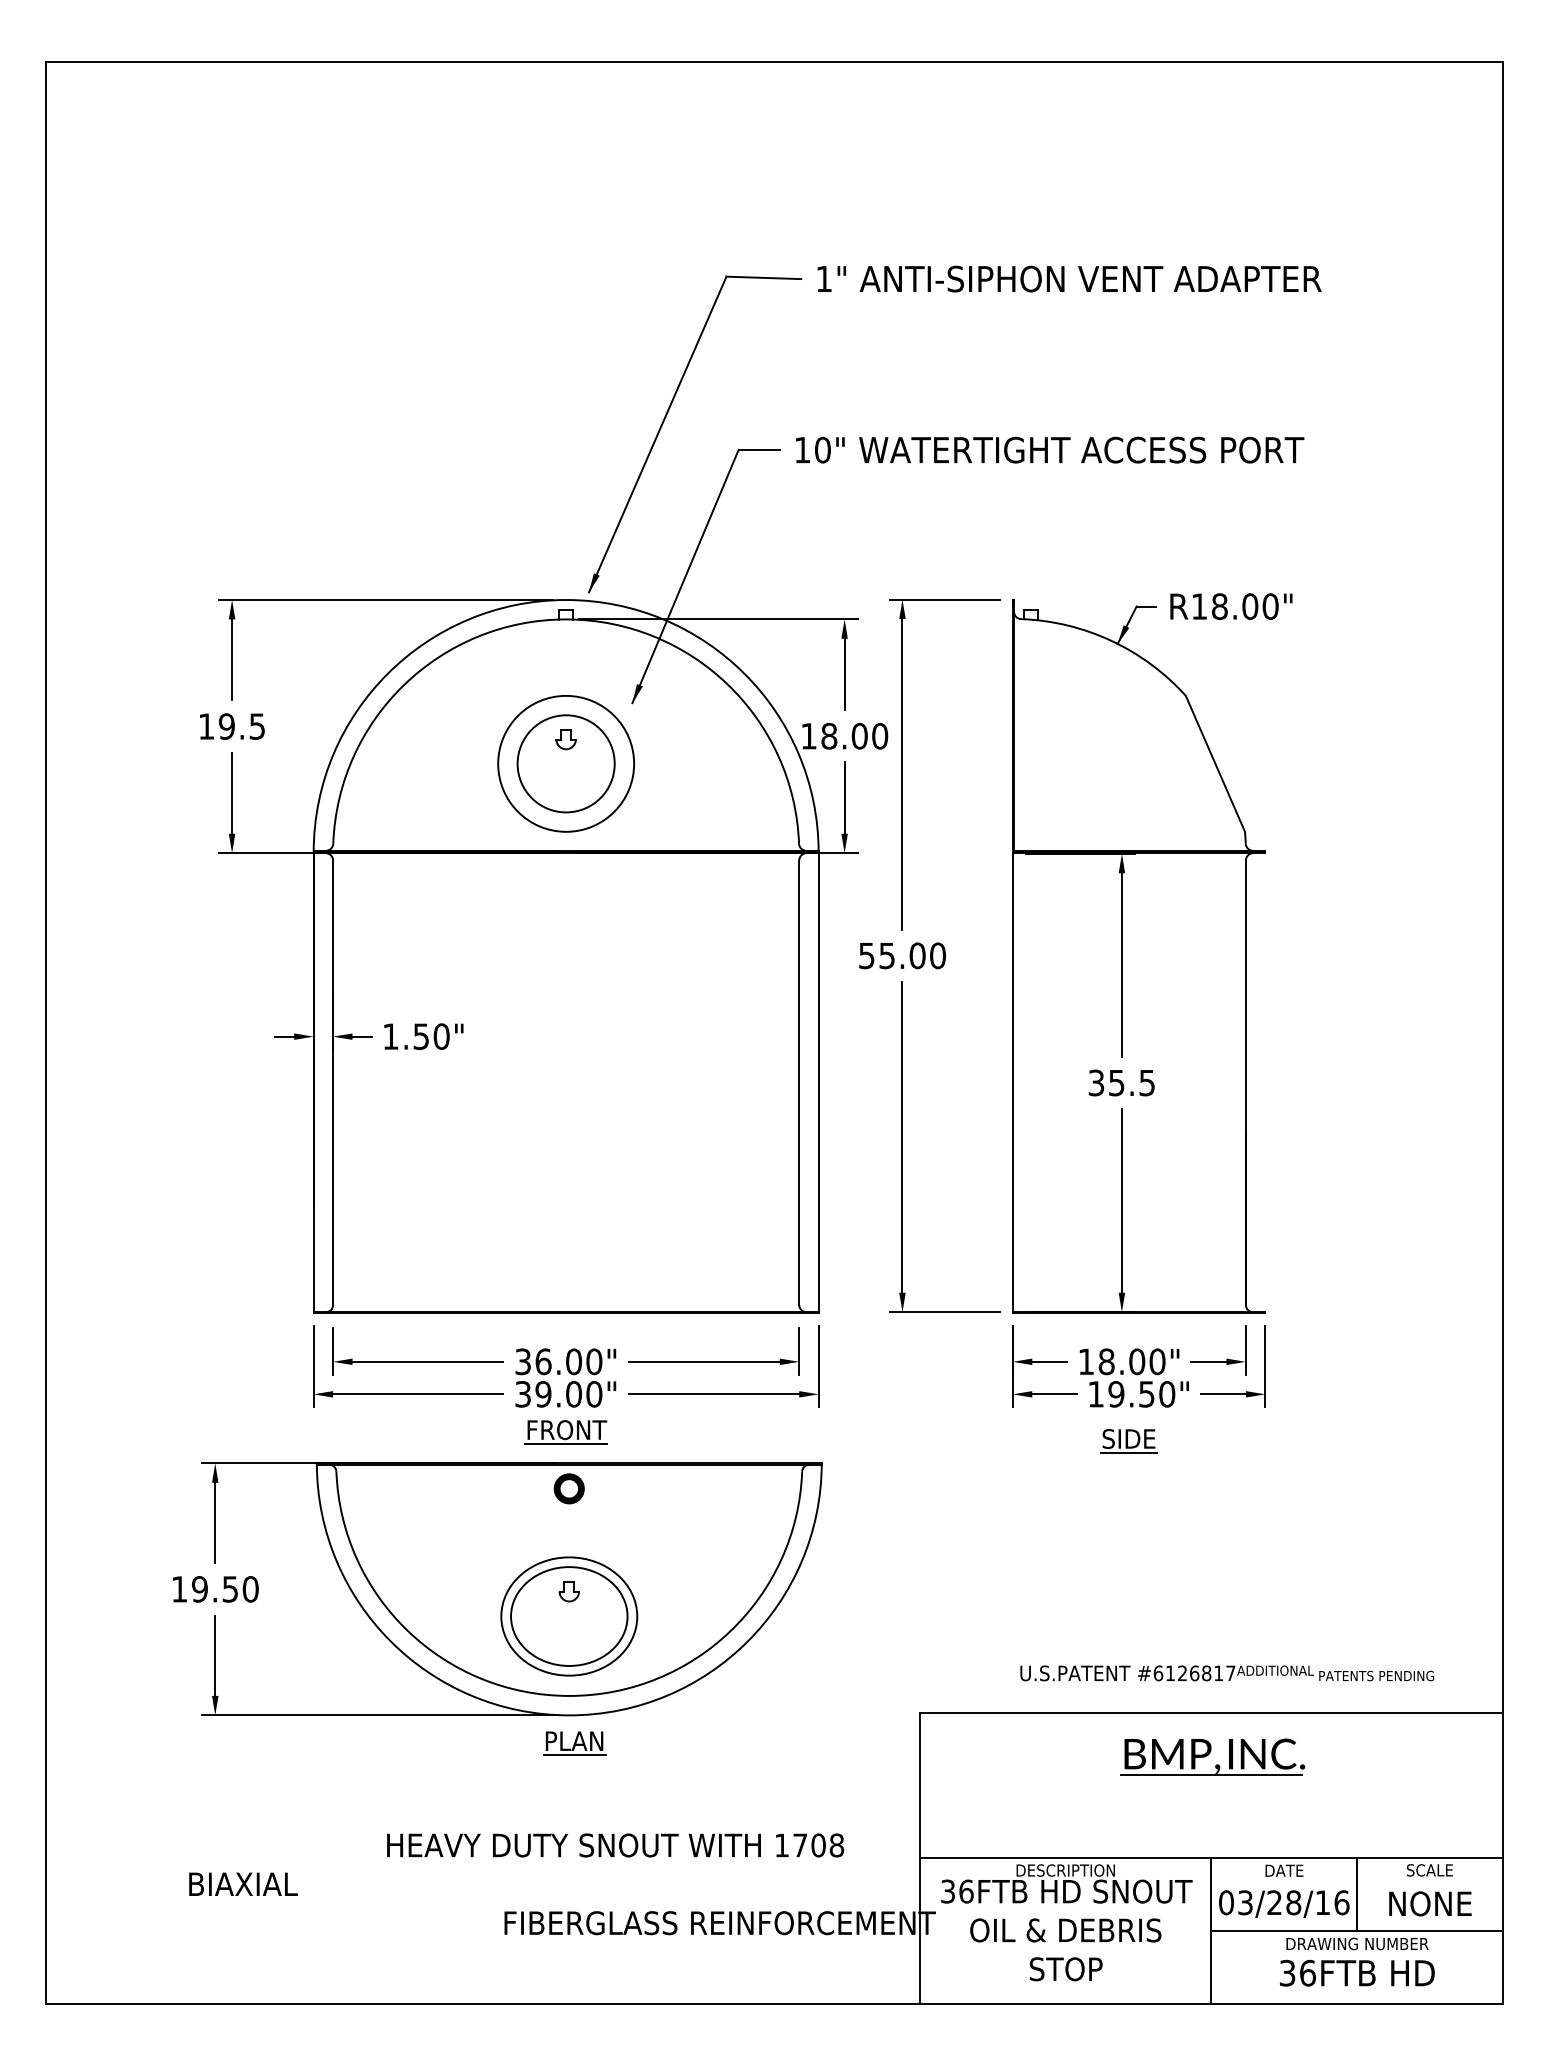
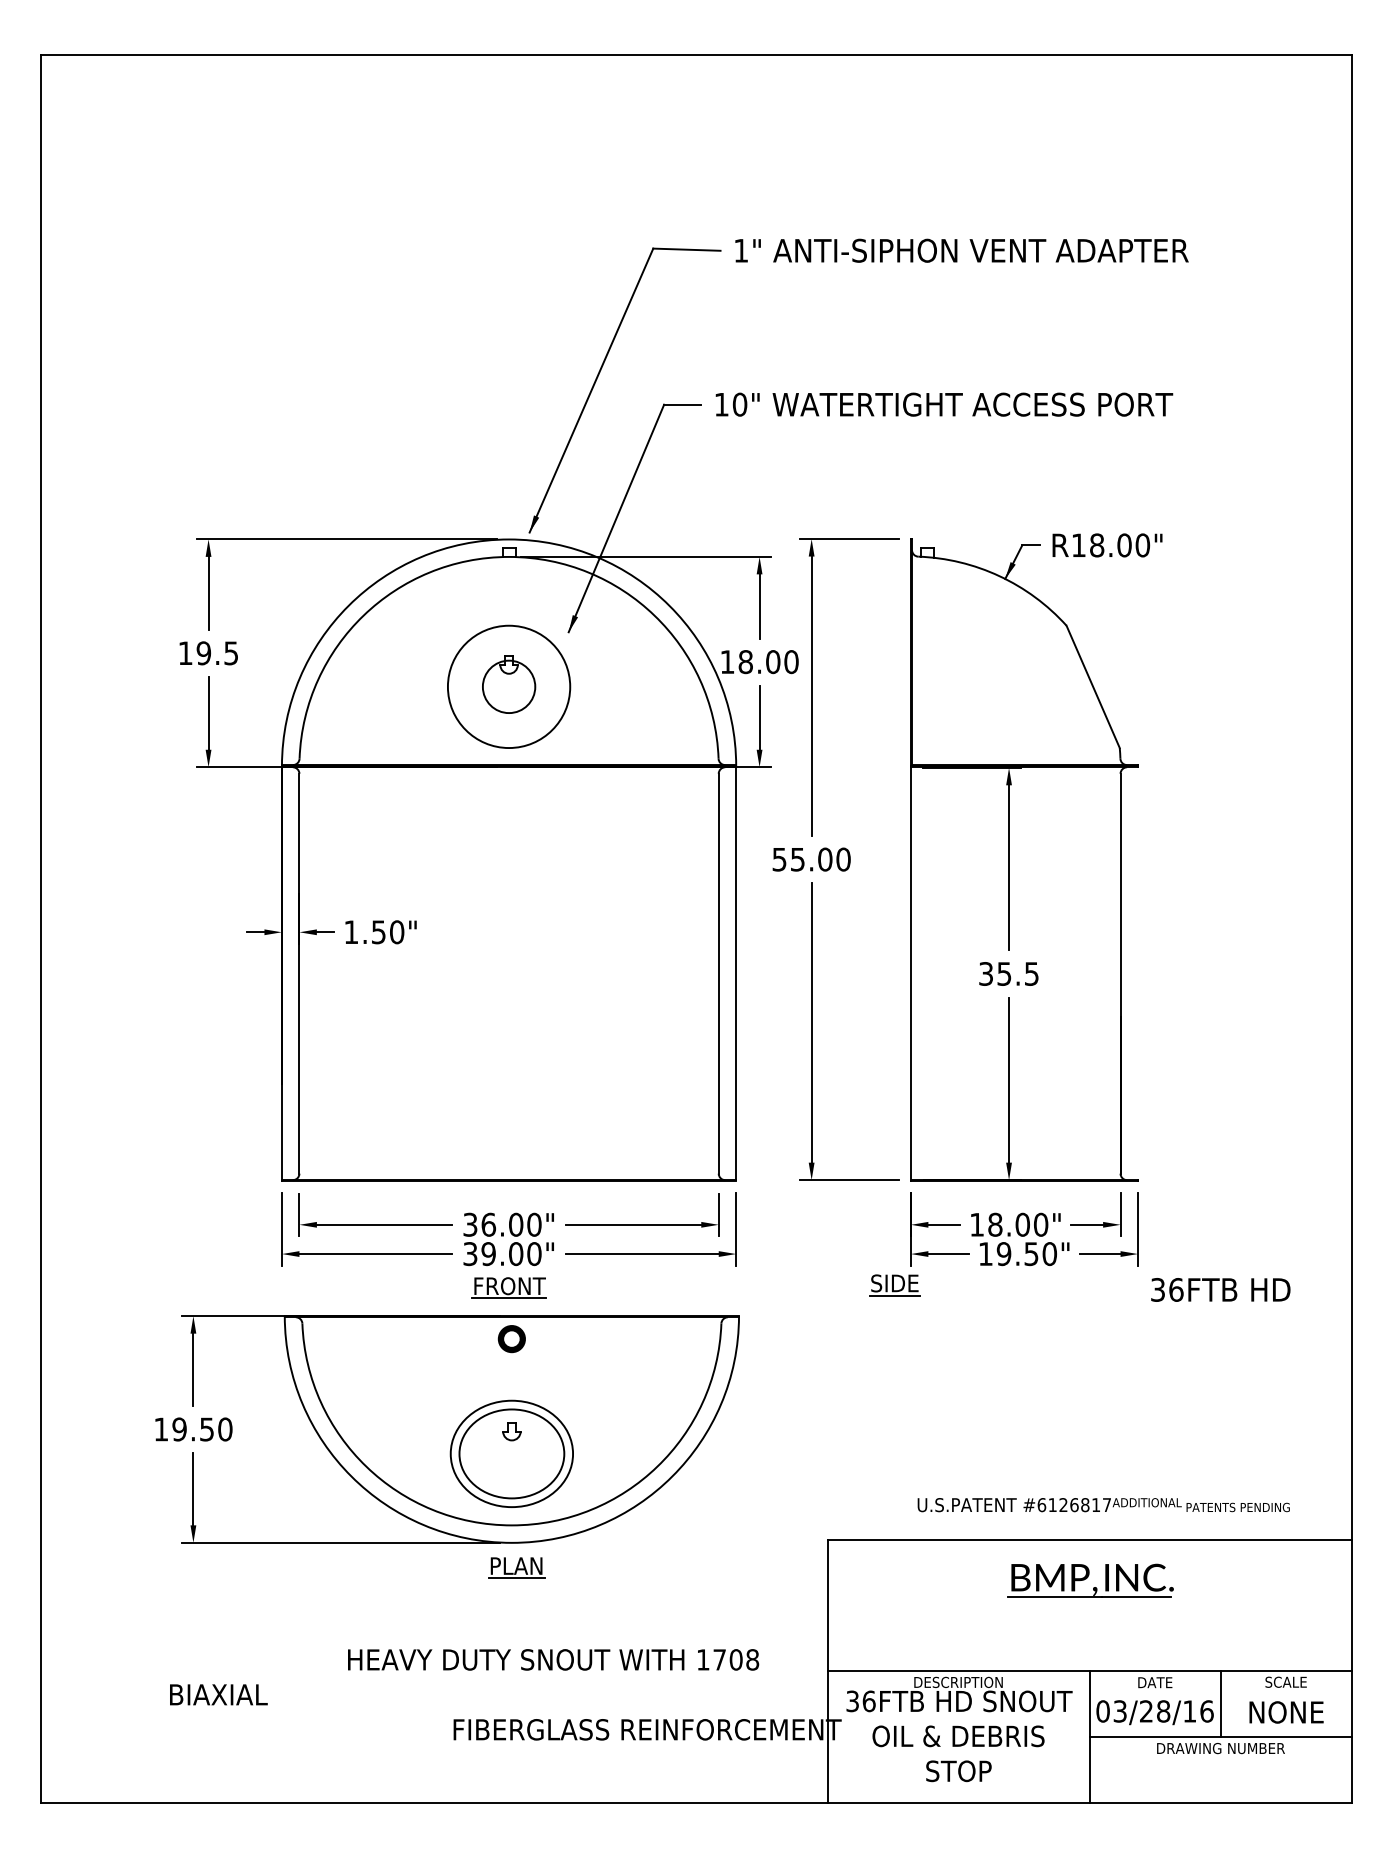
circle: (565, 763) -> (508, 686), size x0.6
part: (1128, 1441) -> (894, 1285), moved
text: (1357, 1972) -> (1220, 1289), moved

